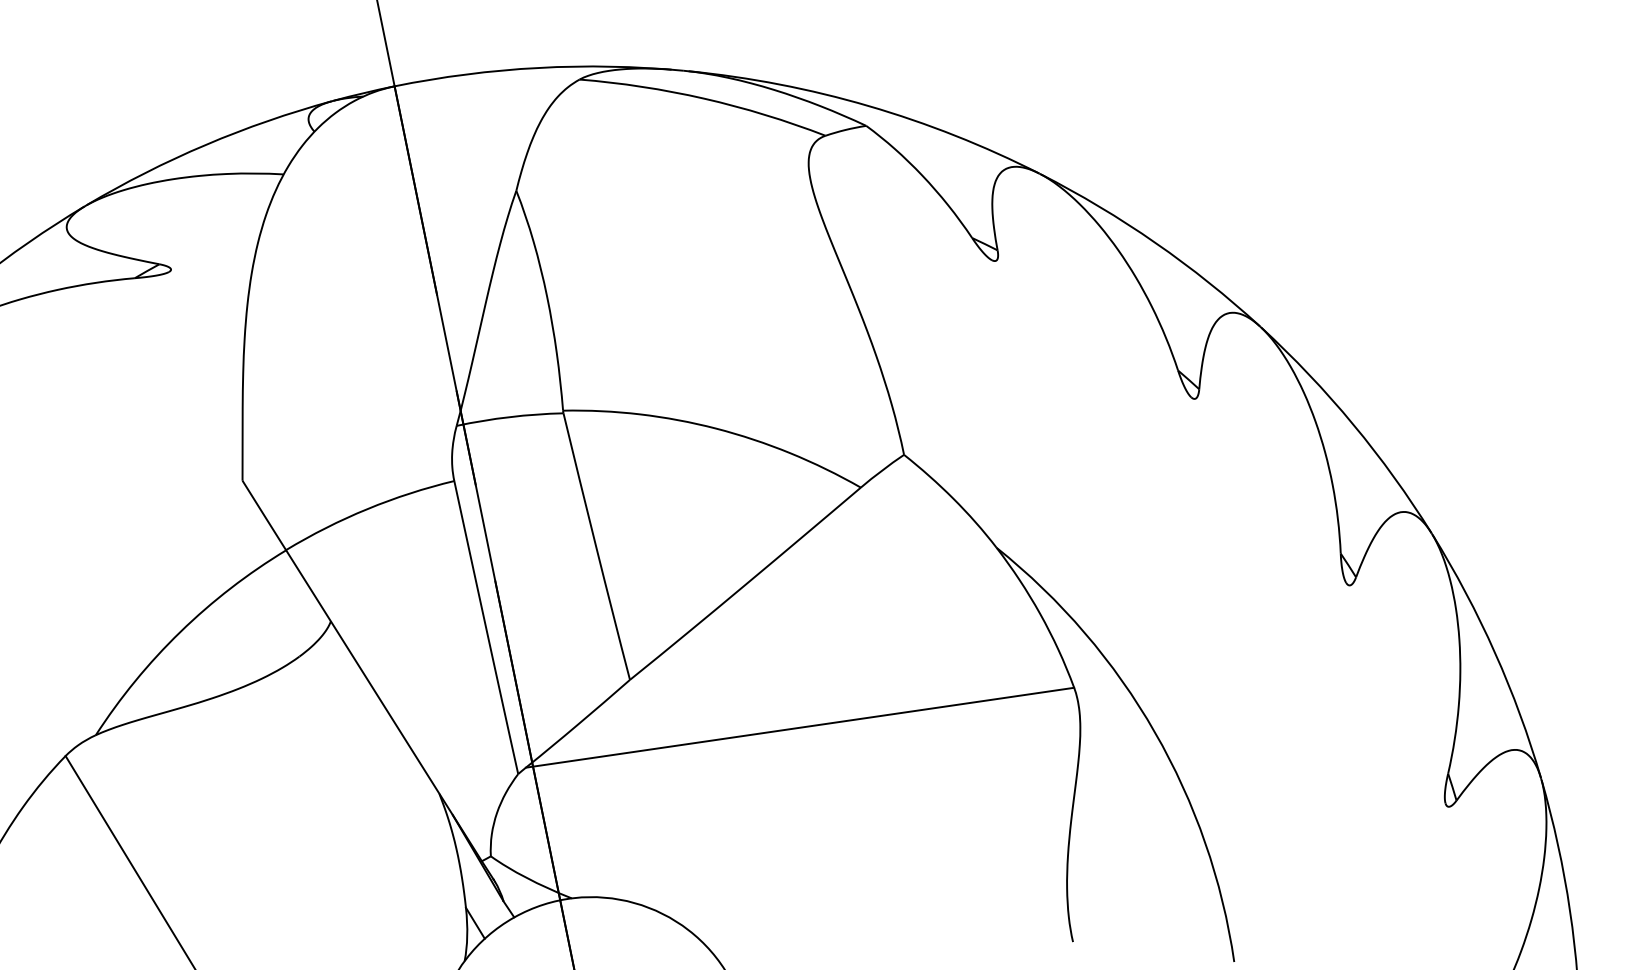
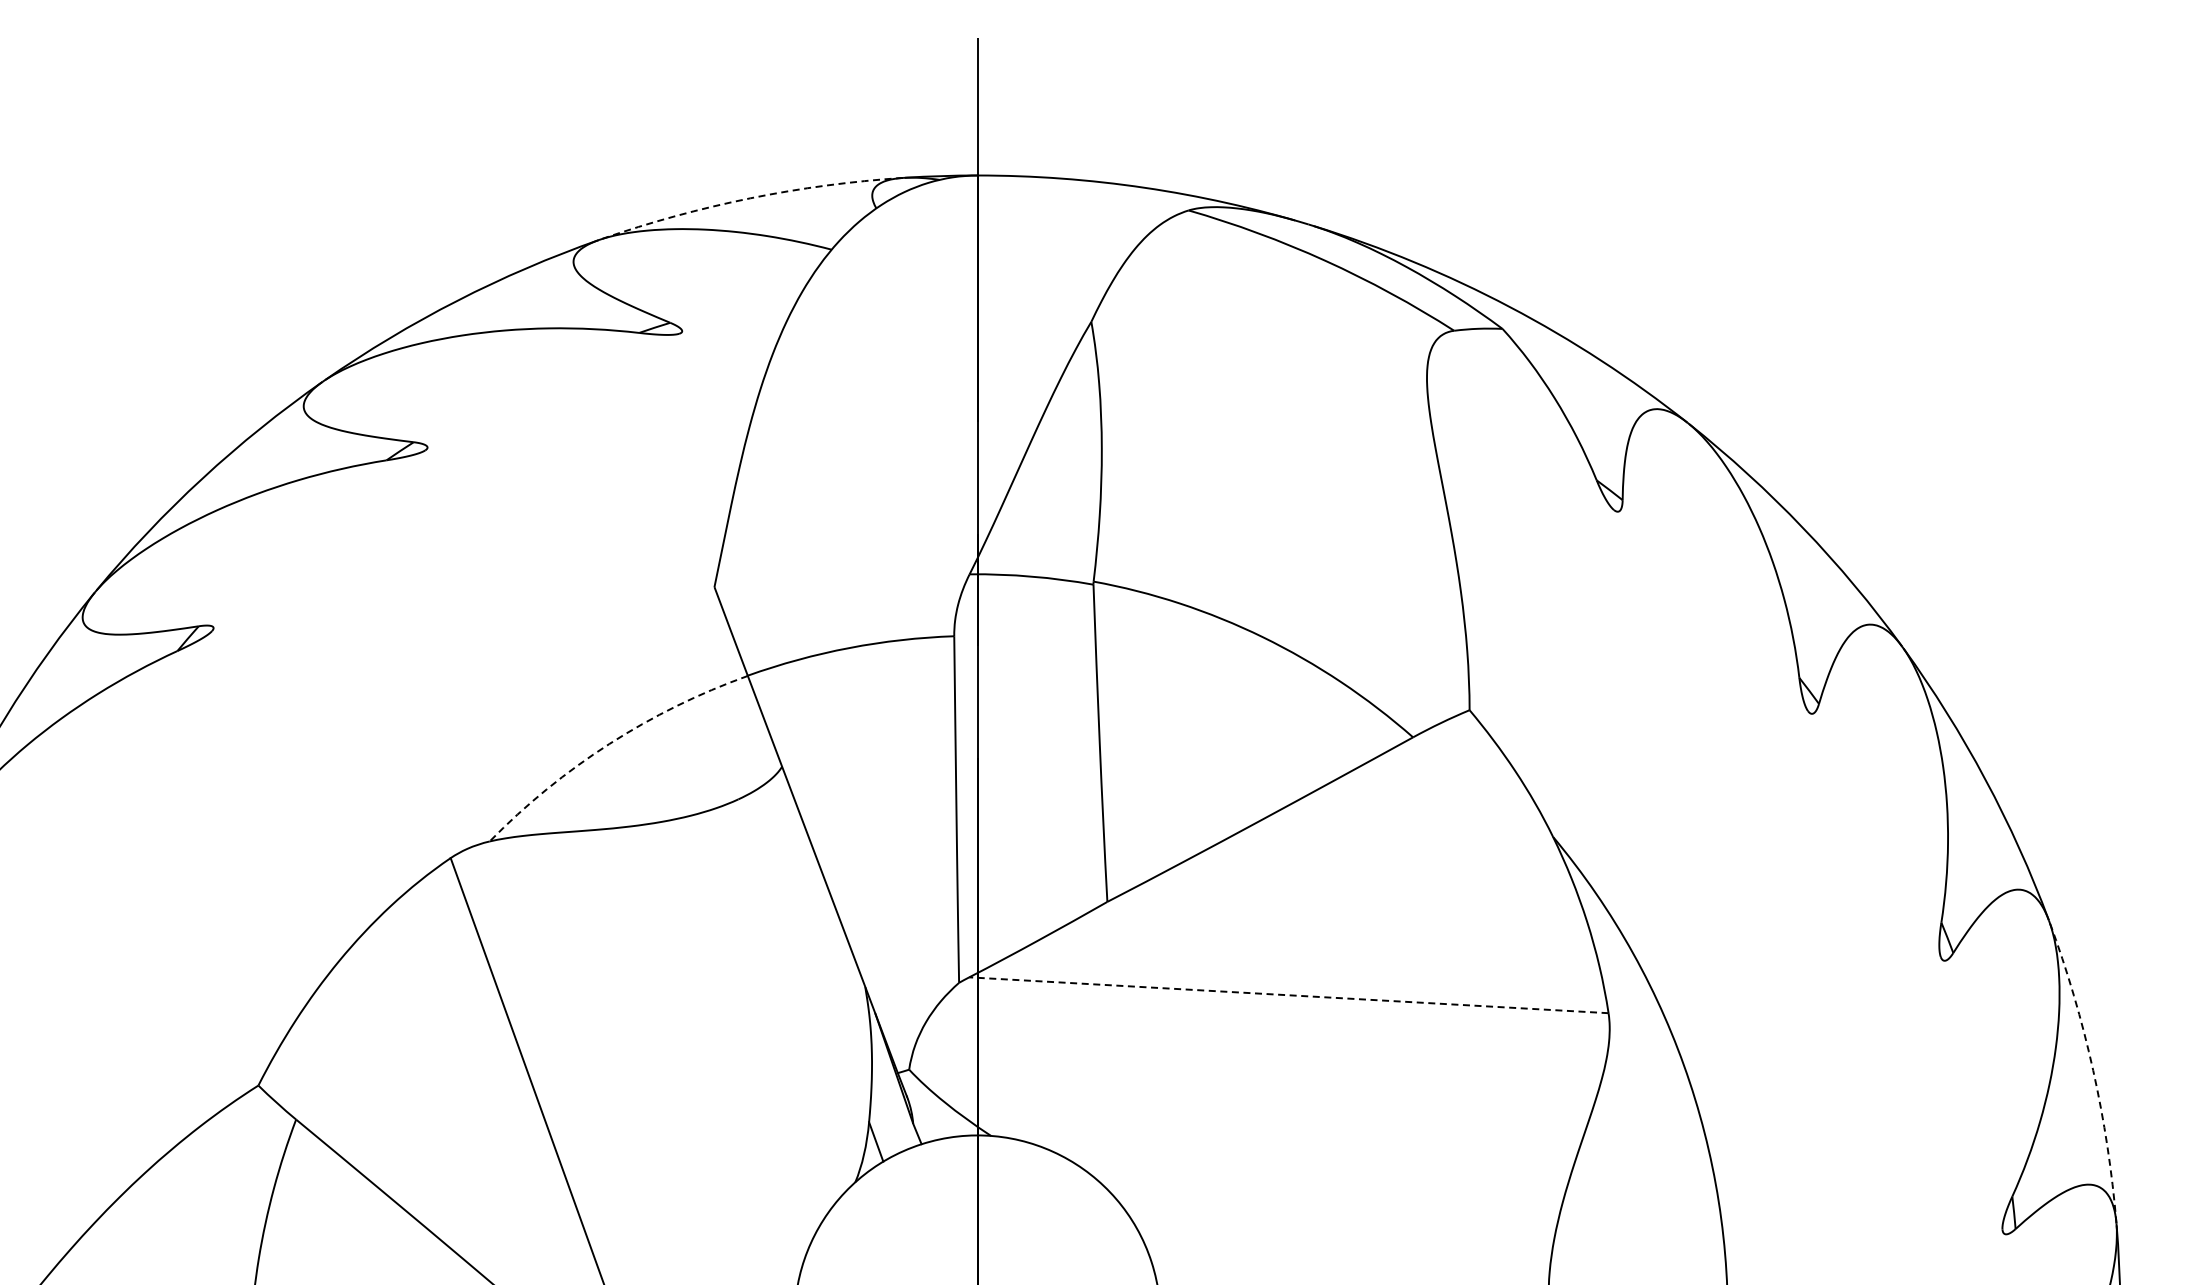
arc: (206, 145) -> (750, 198), solid -> dashed
arc: (180, 632) -> (609, 744), solid -> dashed
arc: (1495, 652) -> (2093, 1070), solid -> dashed
line: (799, 728) -> (1288, 995), solid -> dashed

